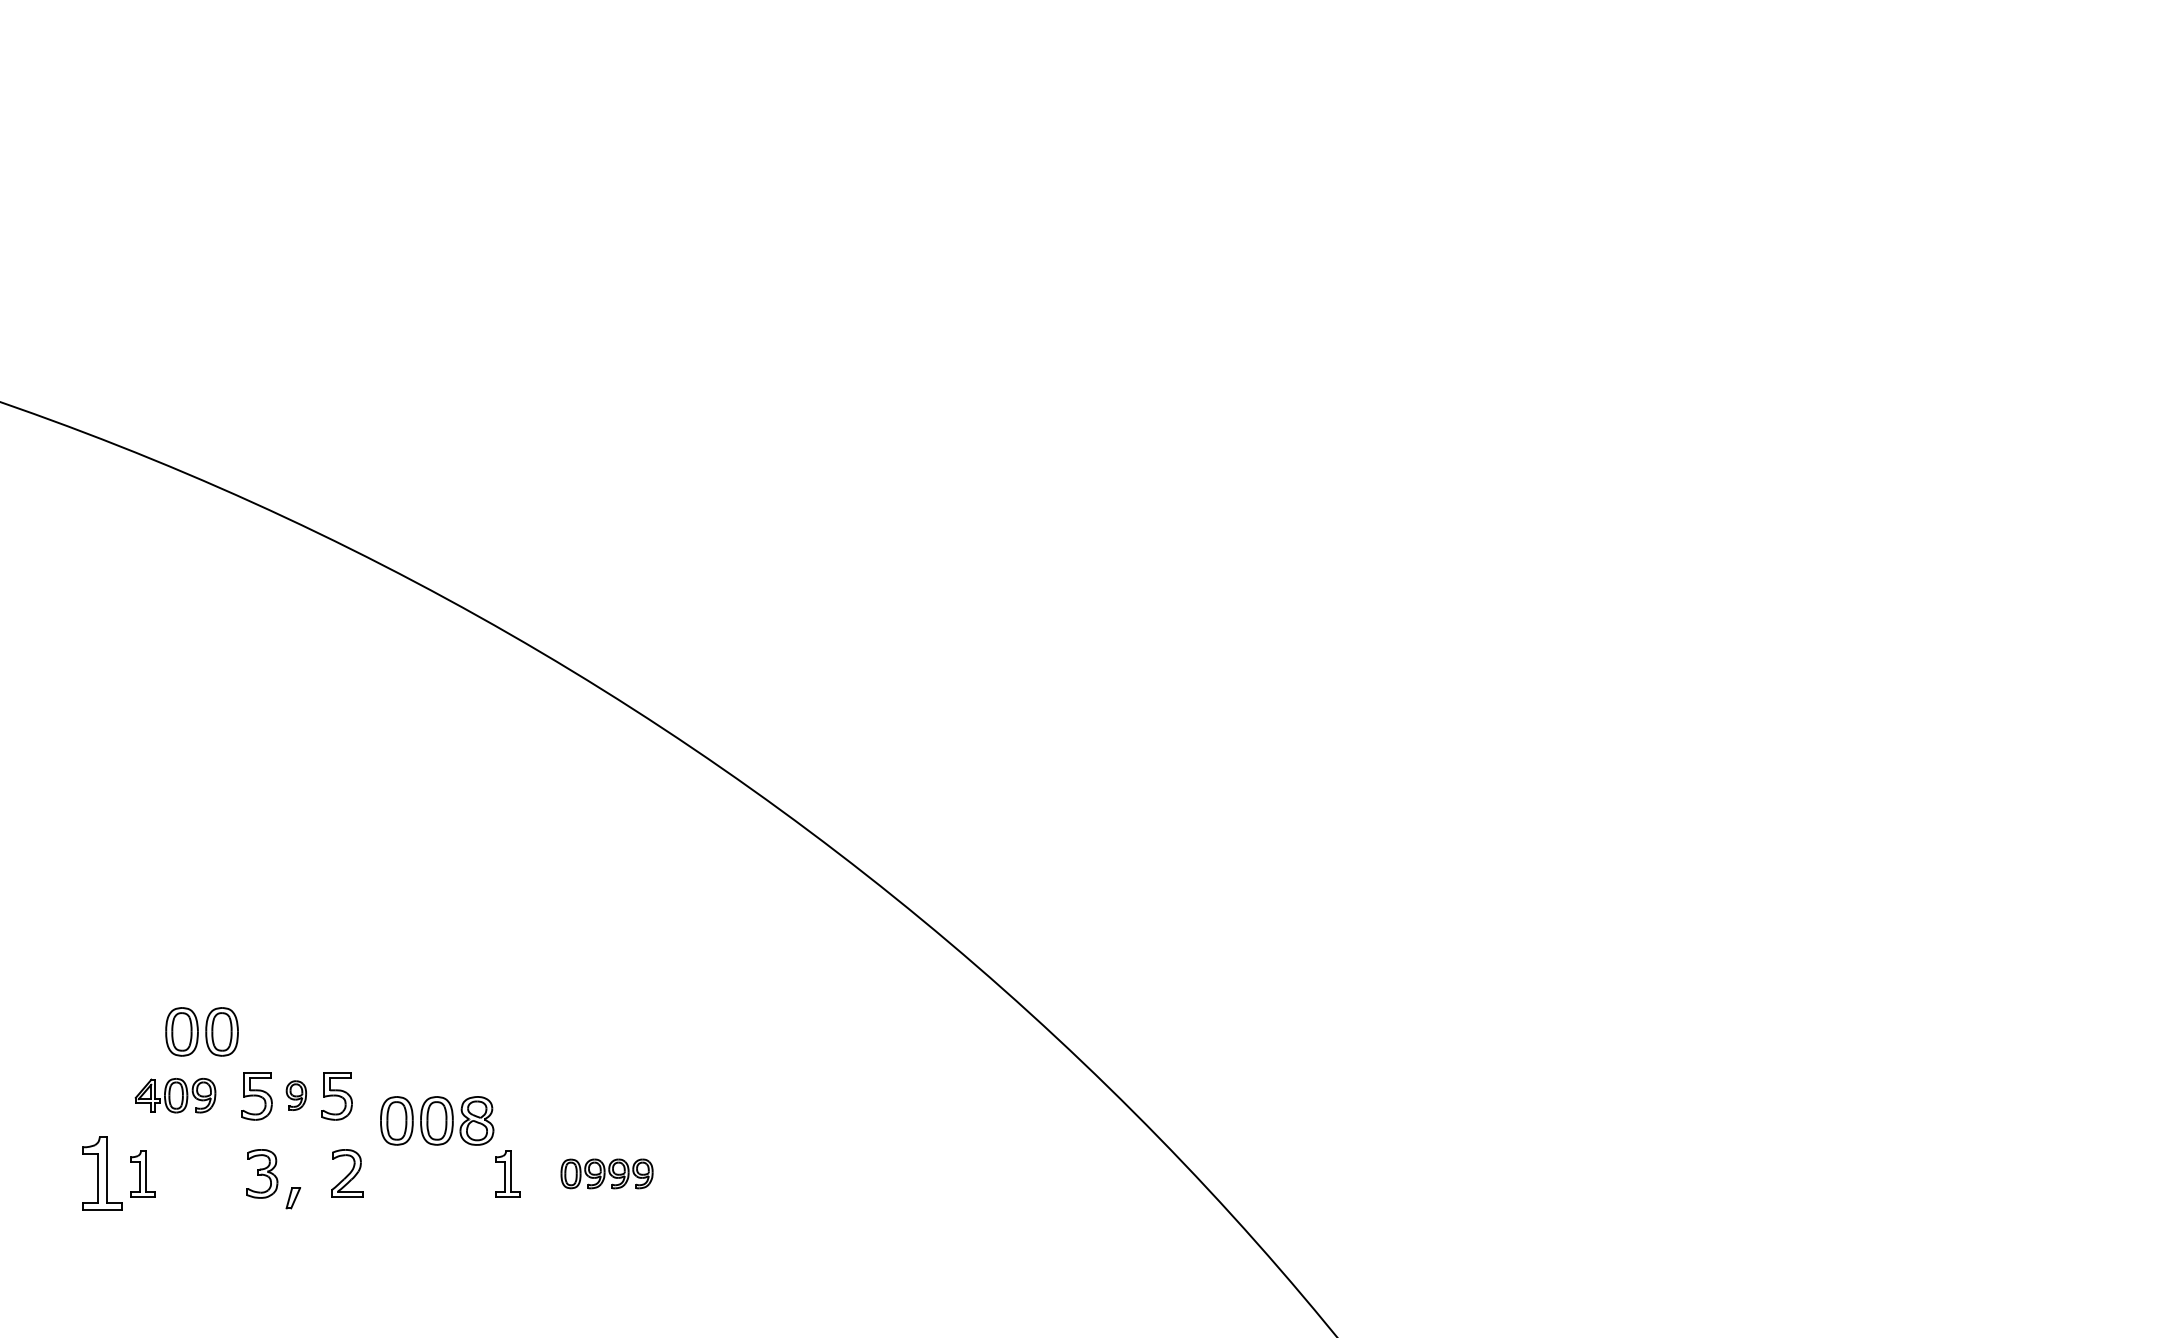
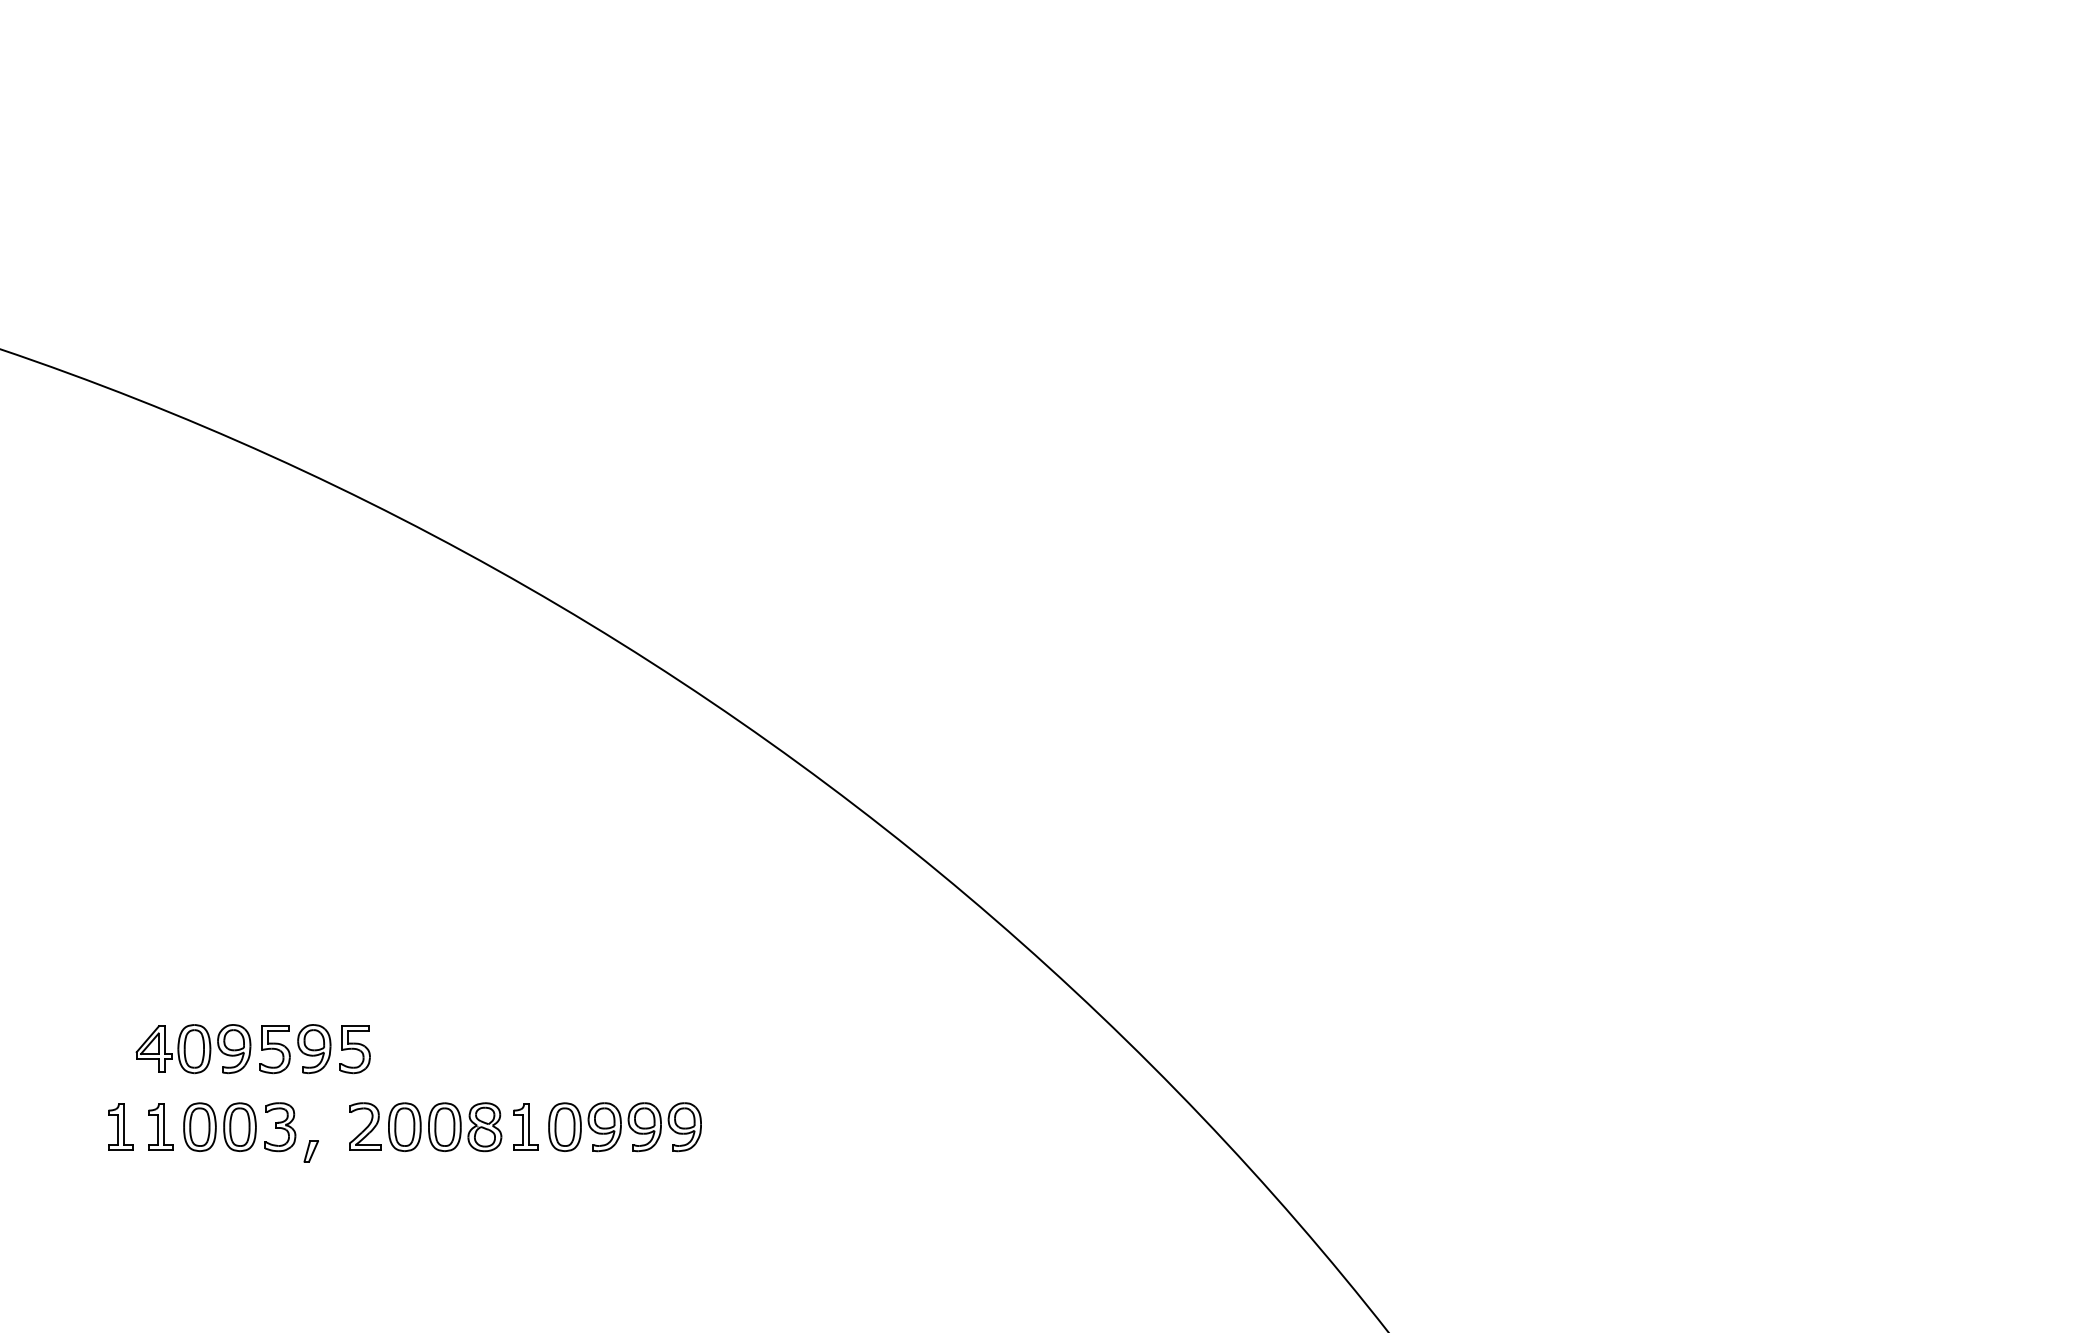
part: (201, 1031) -> (219, 1126), moved
part: (175, 1095) -> (193, 1048), size x1.43
part: (296, 1095) -> (314, 1048), size x1.67
part: (437, 1120) -> (445, 1126), moved
part: (102, 1173) -> (120, 1126), size x0.62
part: (606, 1173) -> (624, 1126), size x1.67

